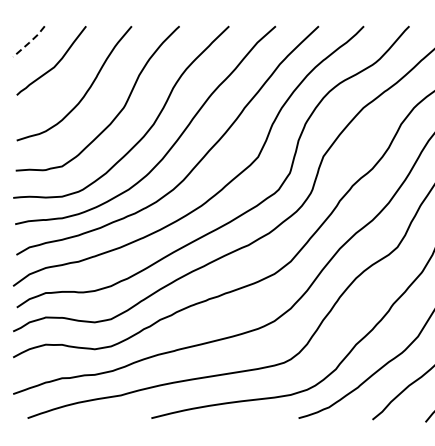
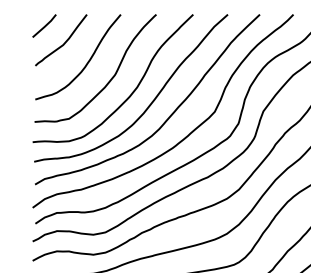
line: (29, 42) -> (44, 26), dashed -> solid

